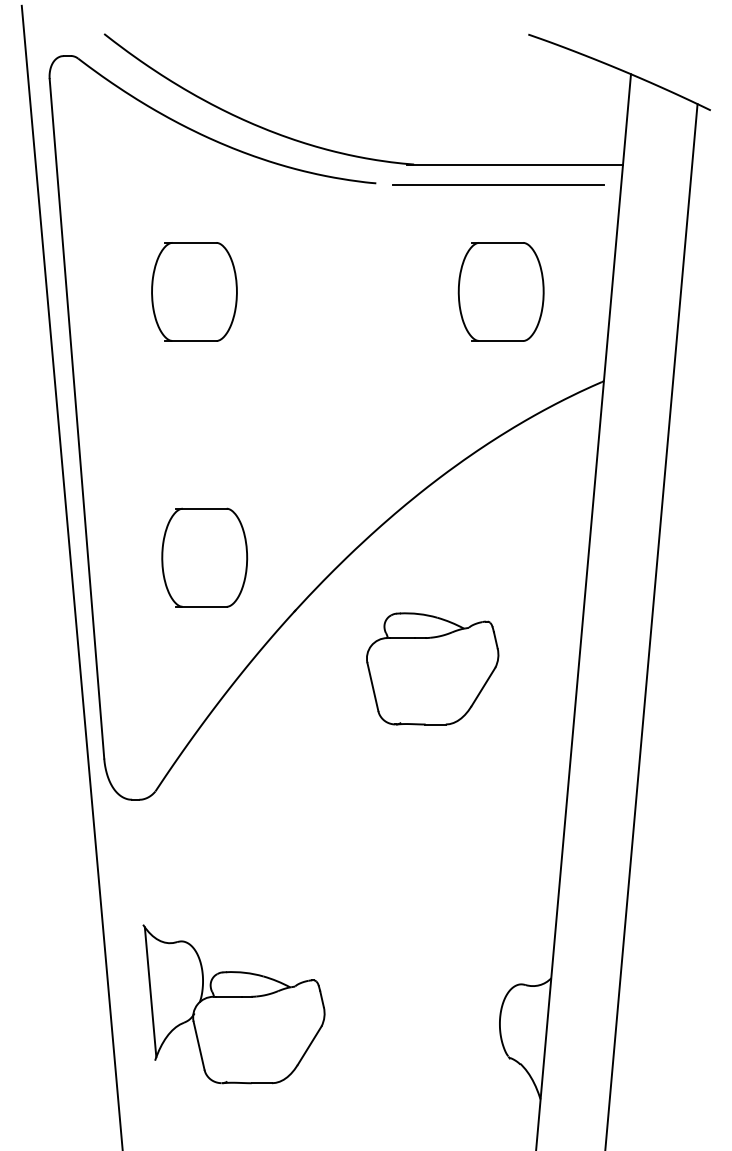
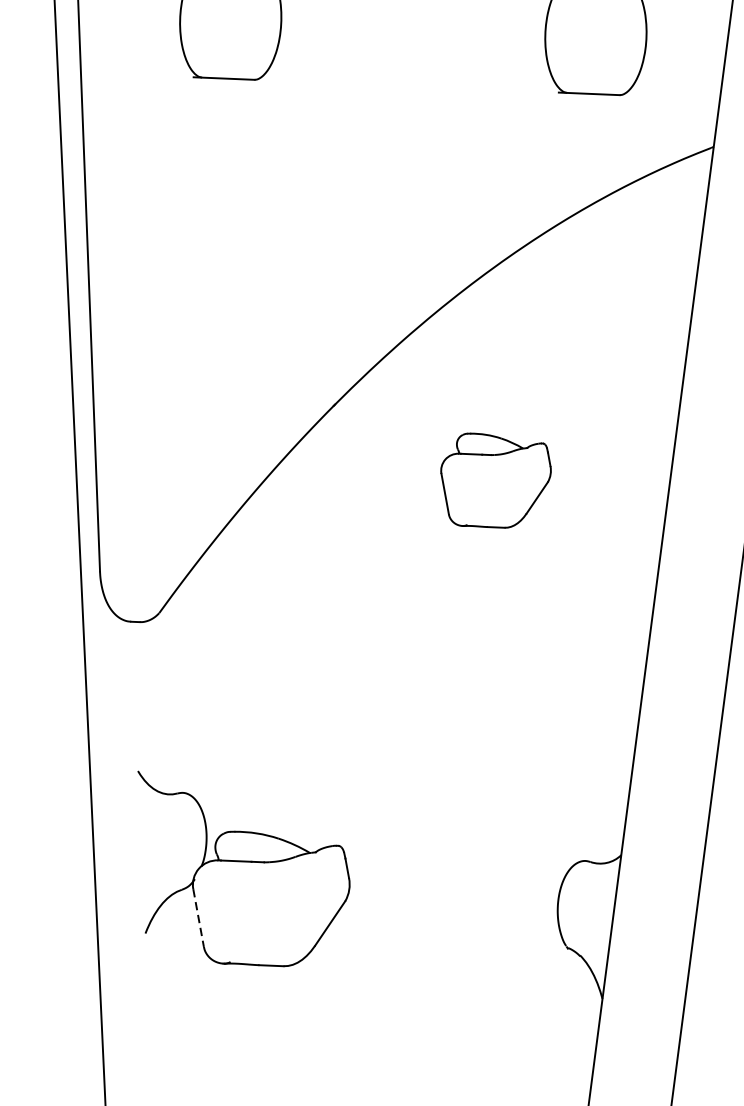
part: (204, 557) -> (229, 336), removed
part: (432, 668) -> (495, 480), size x0.7
line: (150, 992) -> (143, 852), removed
line: (199, 1045) -> (199, 917), solid -> dashed

